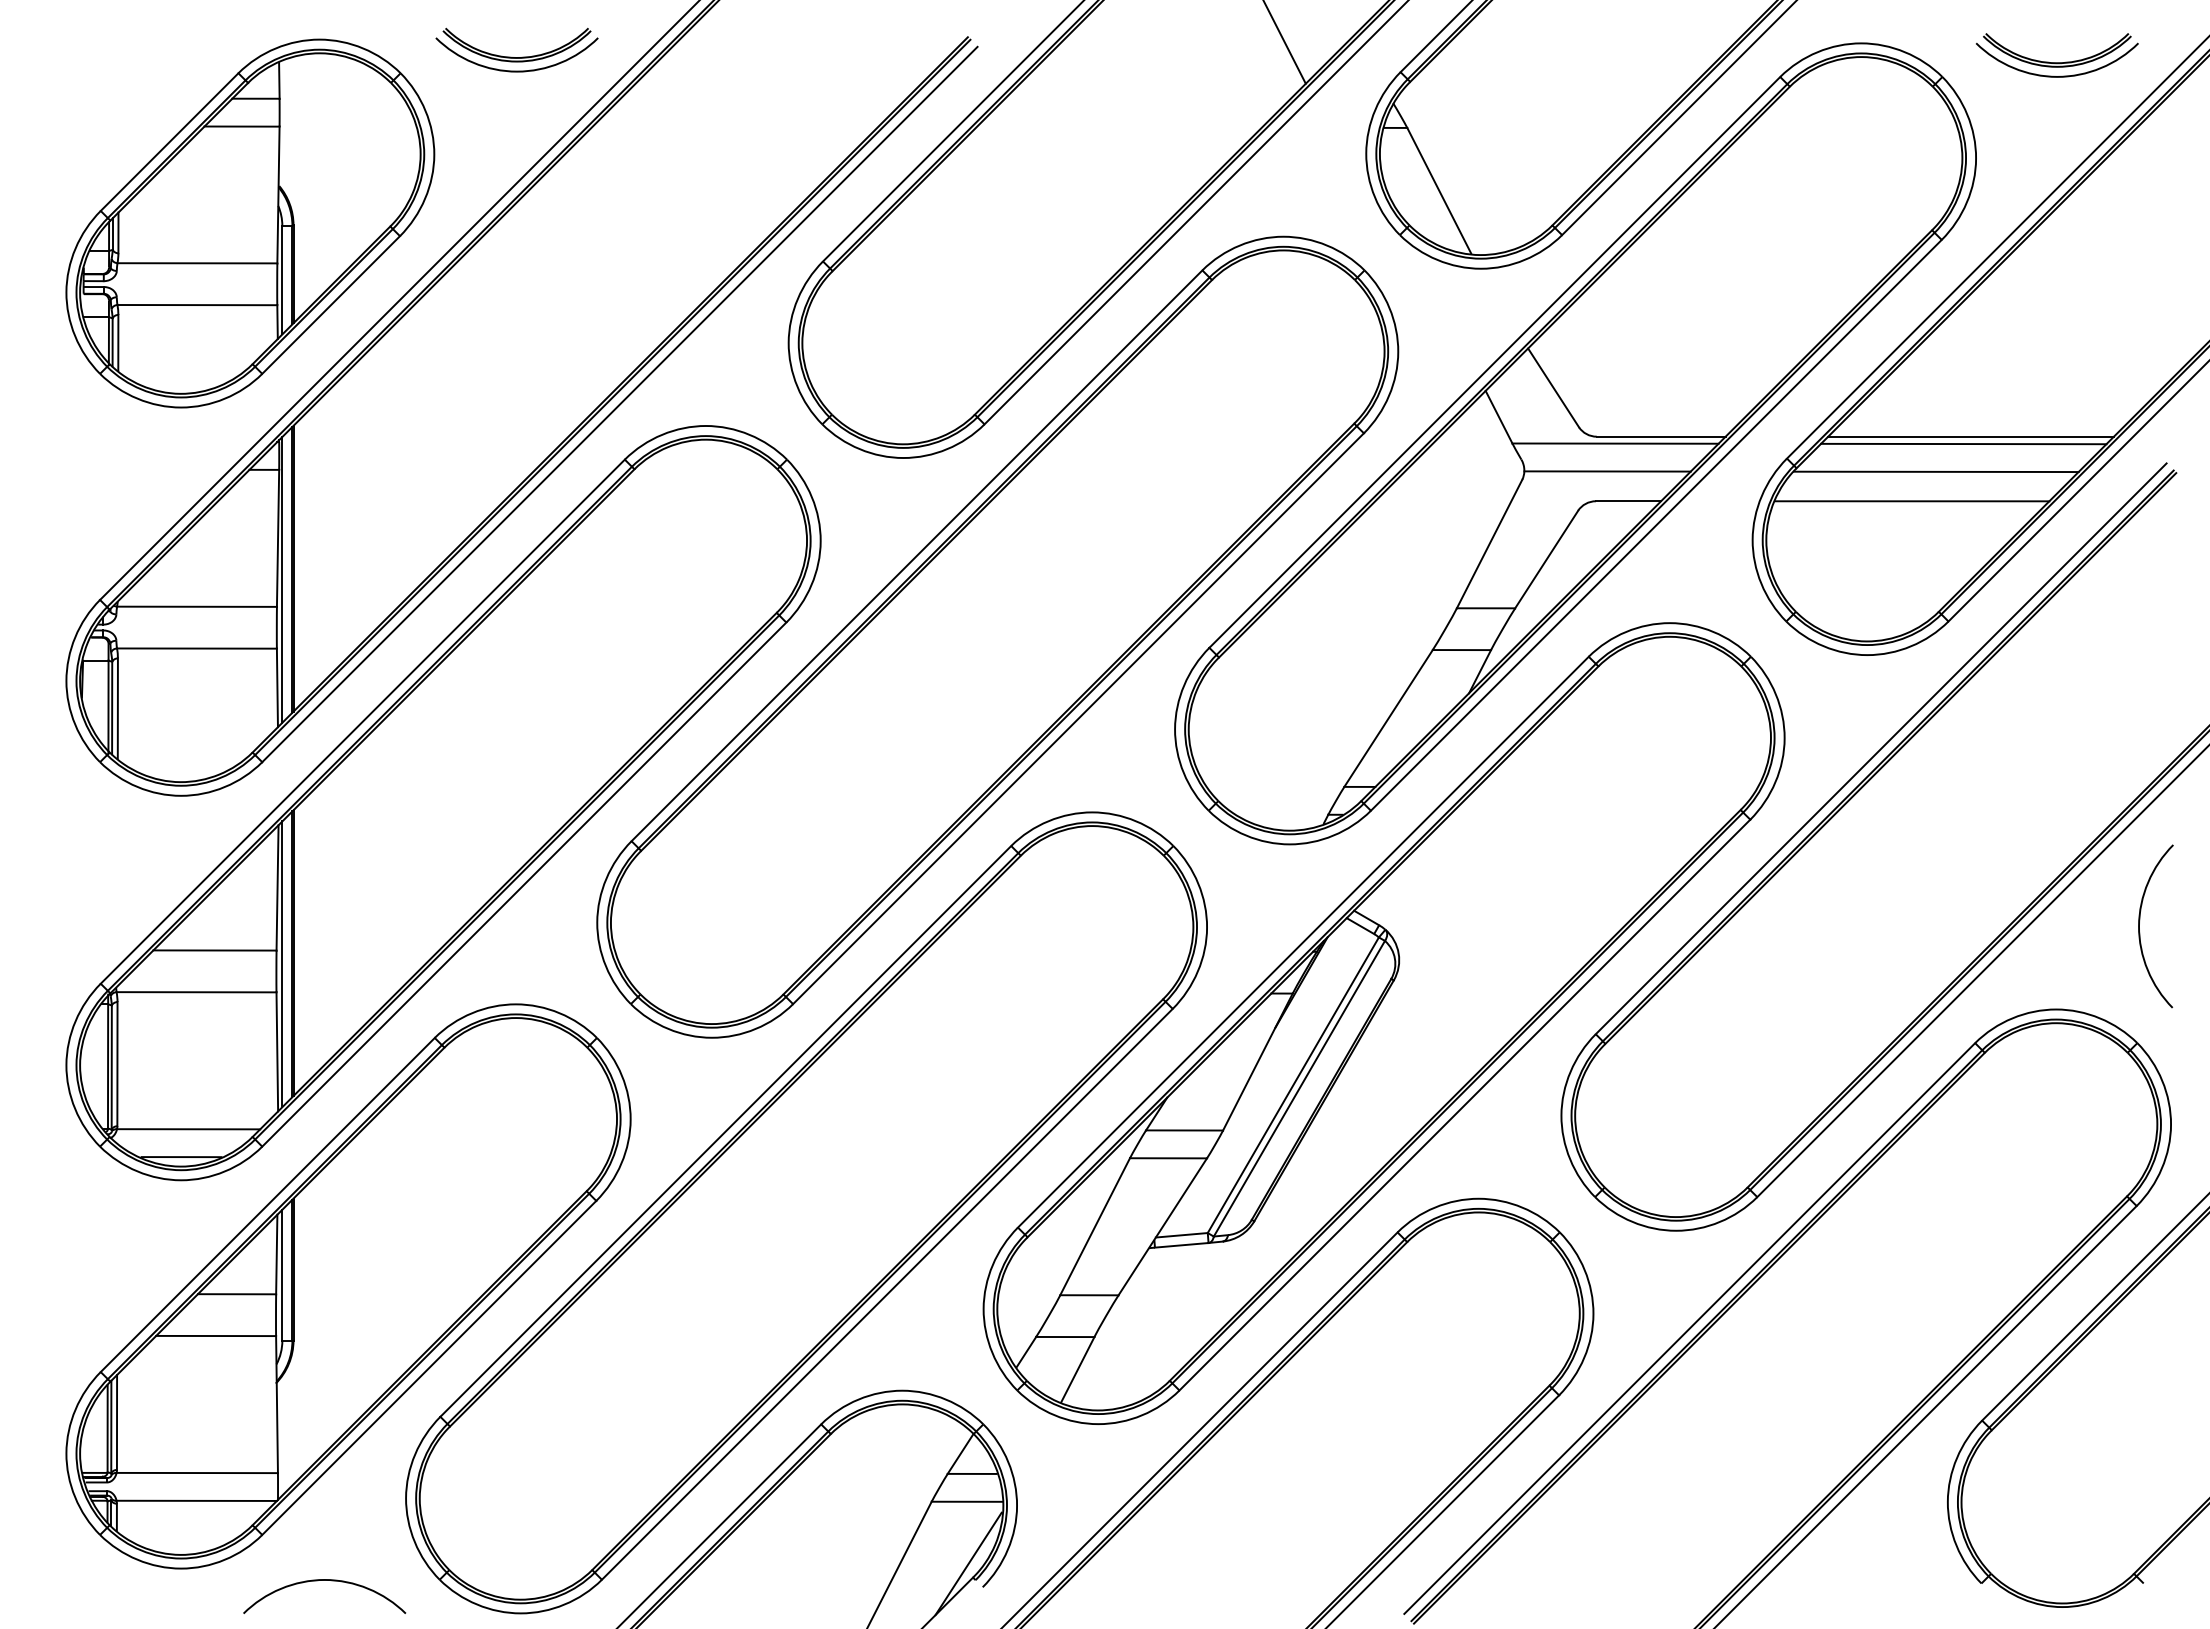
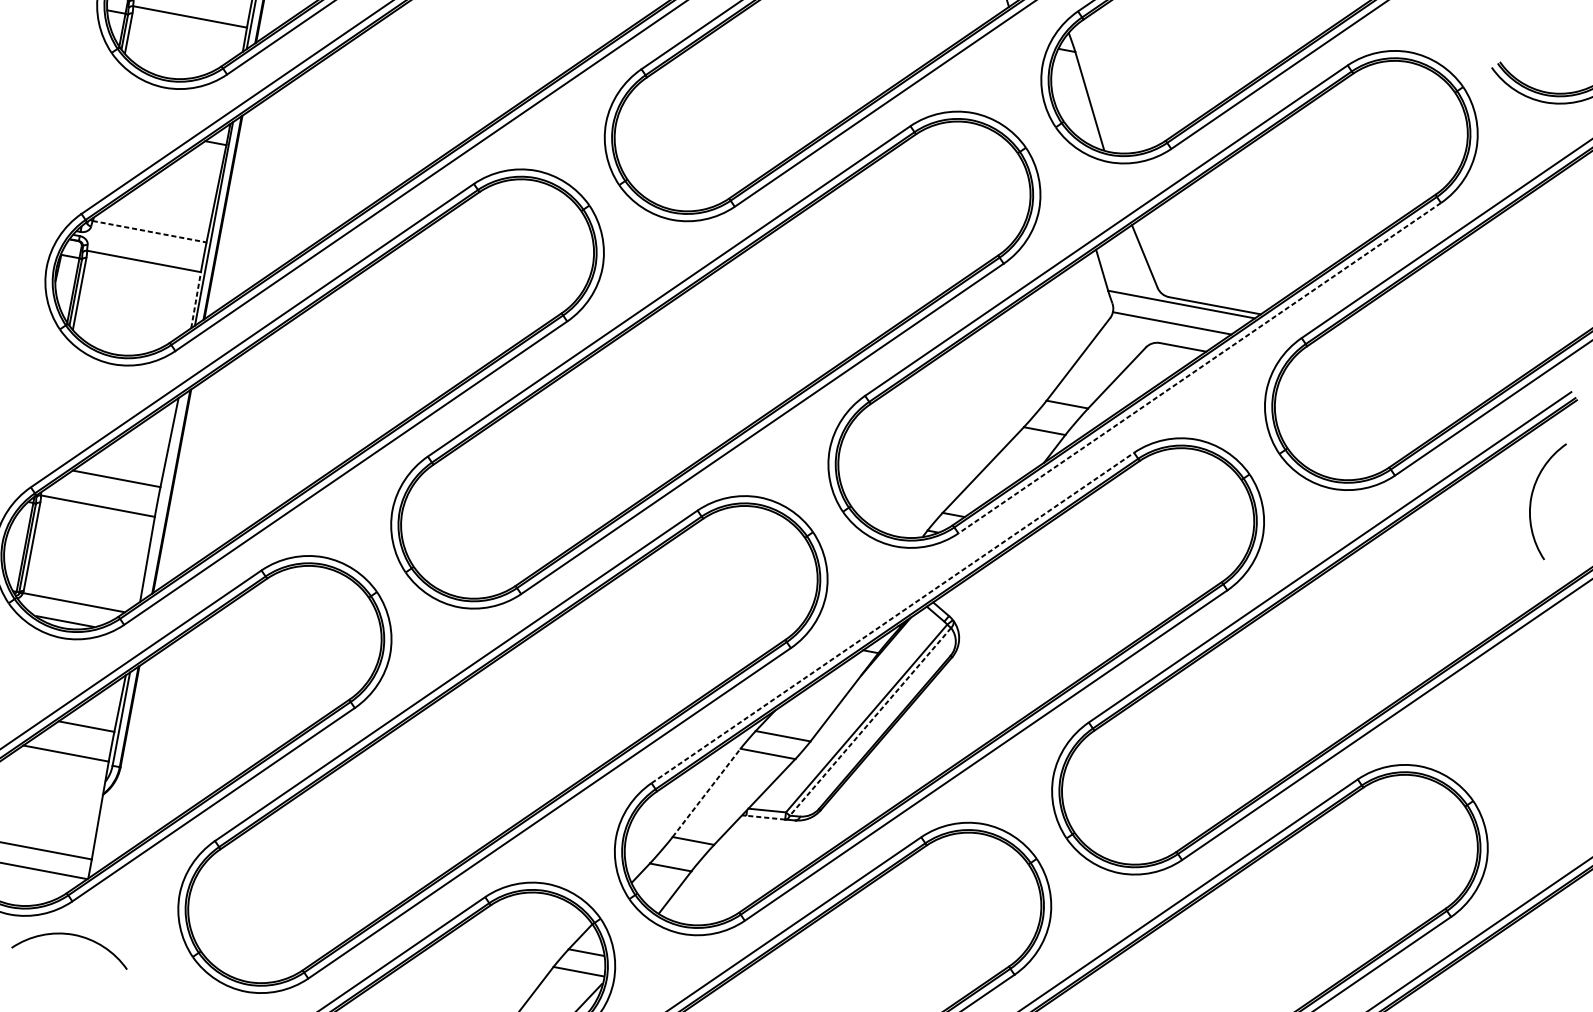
line: (1970, 436) -> (1435, 346), removed
line: (1963, 443) -> (1429, 350), removed
line: (1935, 471) -> (1405, 367), removed
line: (1912, 501) -> (1385, 385), removed
line: (1656, 525) -> (1199, 368), solid -> dashed
line: (197, 606) -> (150, 231), solid -> dashed
line: (277, 687) -> (196, 299), solid -> dashed
curve: (2139, 926) -> (1531, 497), moved
line: (1303, 942) -> (892, 618), solid -> dashed
line: (282, 964) -> (162, 497), removed
line: (1299, 1088) -> (870, 721), solid -> dashed
line: (1095, 1226) -> (706, 792), solid -> dashed
line: (1181, 1245) -> (765, 817), solid -> dashed
curve: (324, 1580) -> (73, 935), moved

